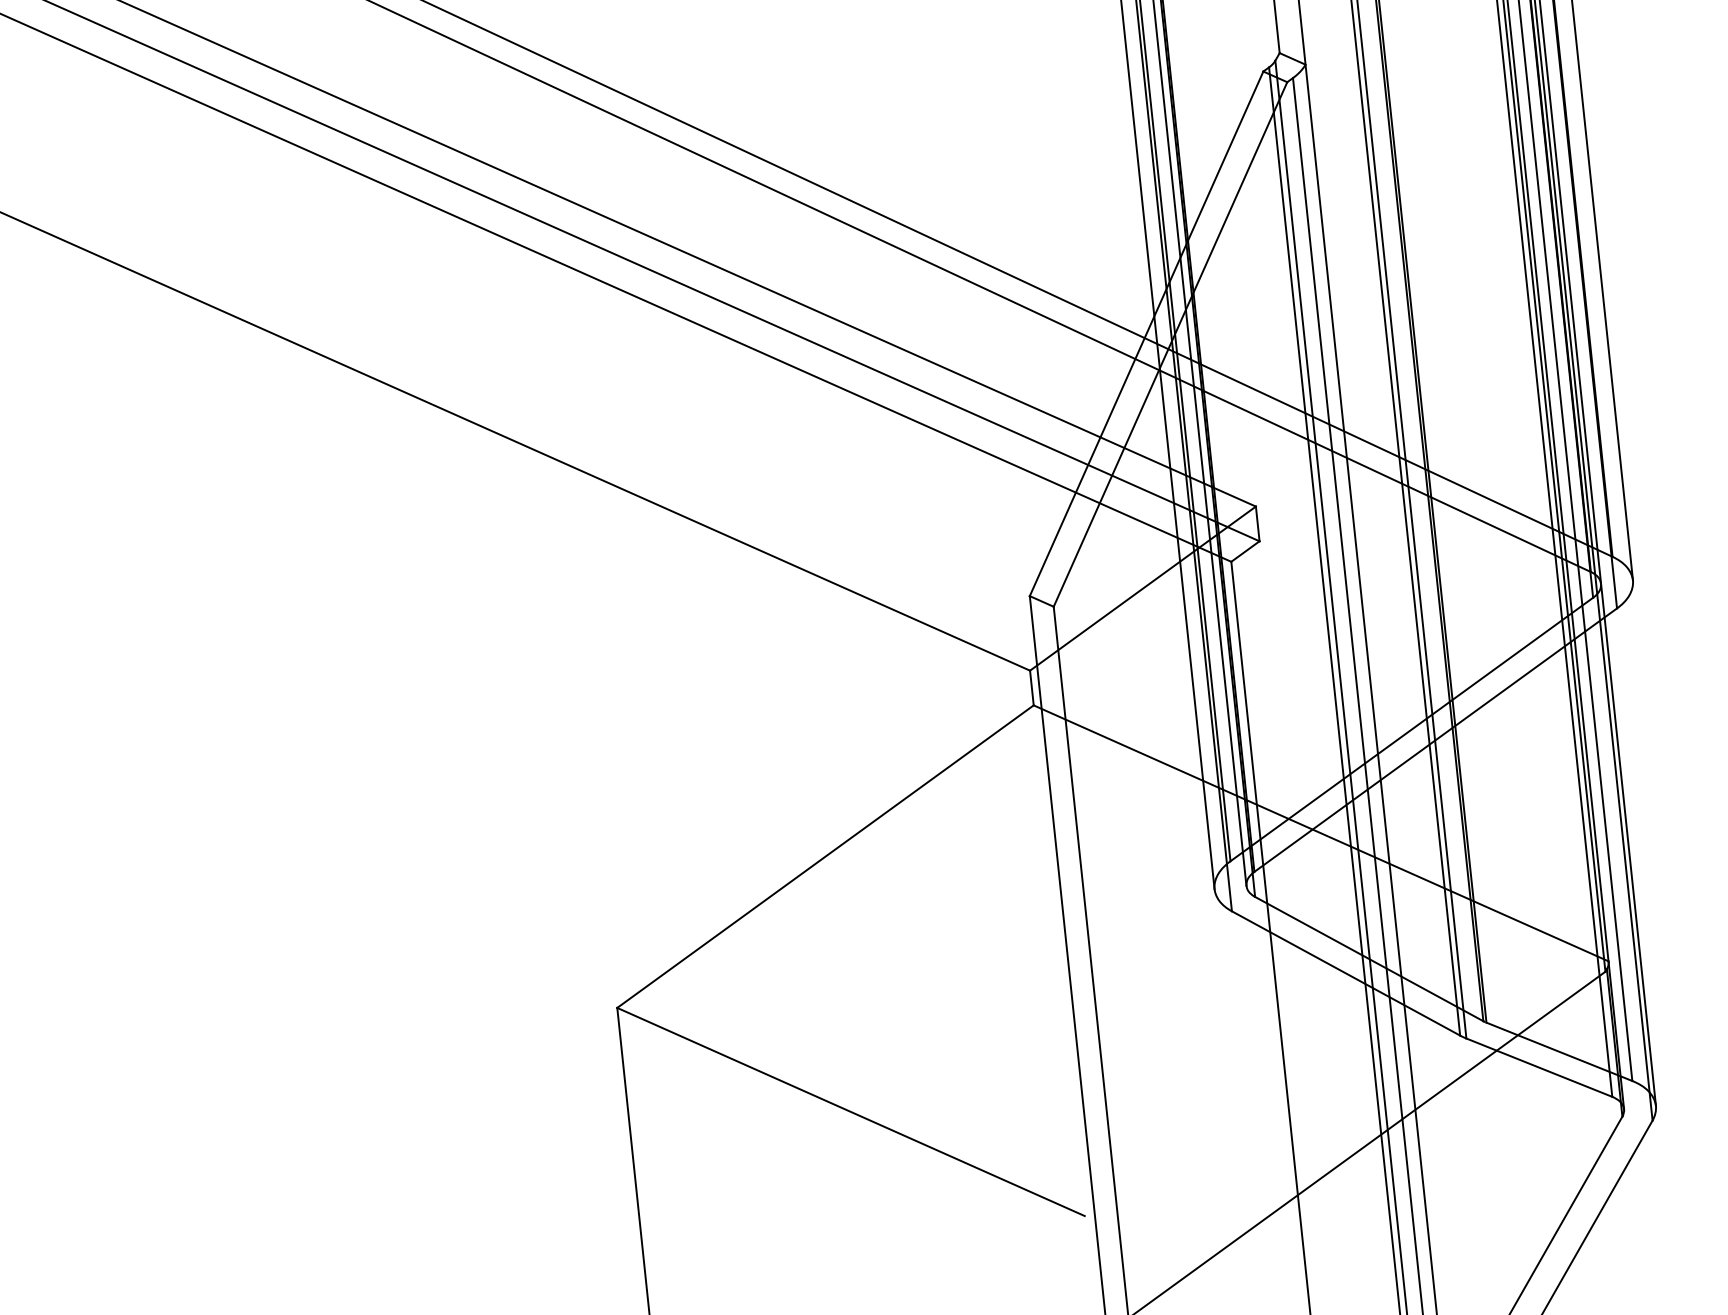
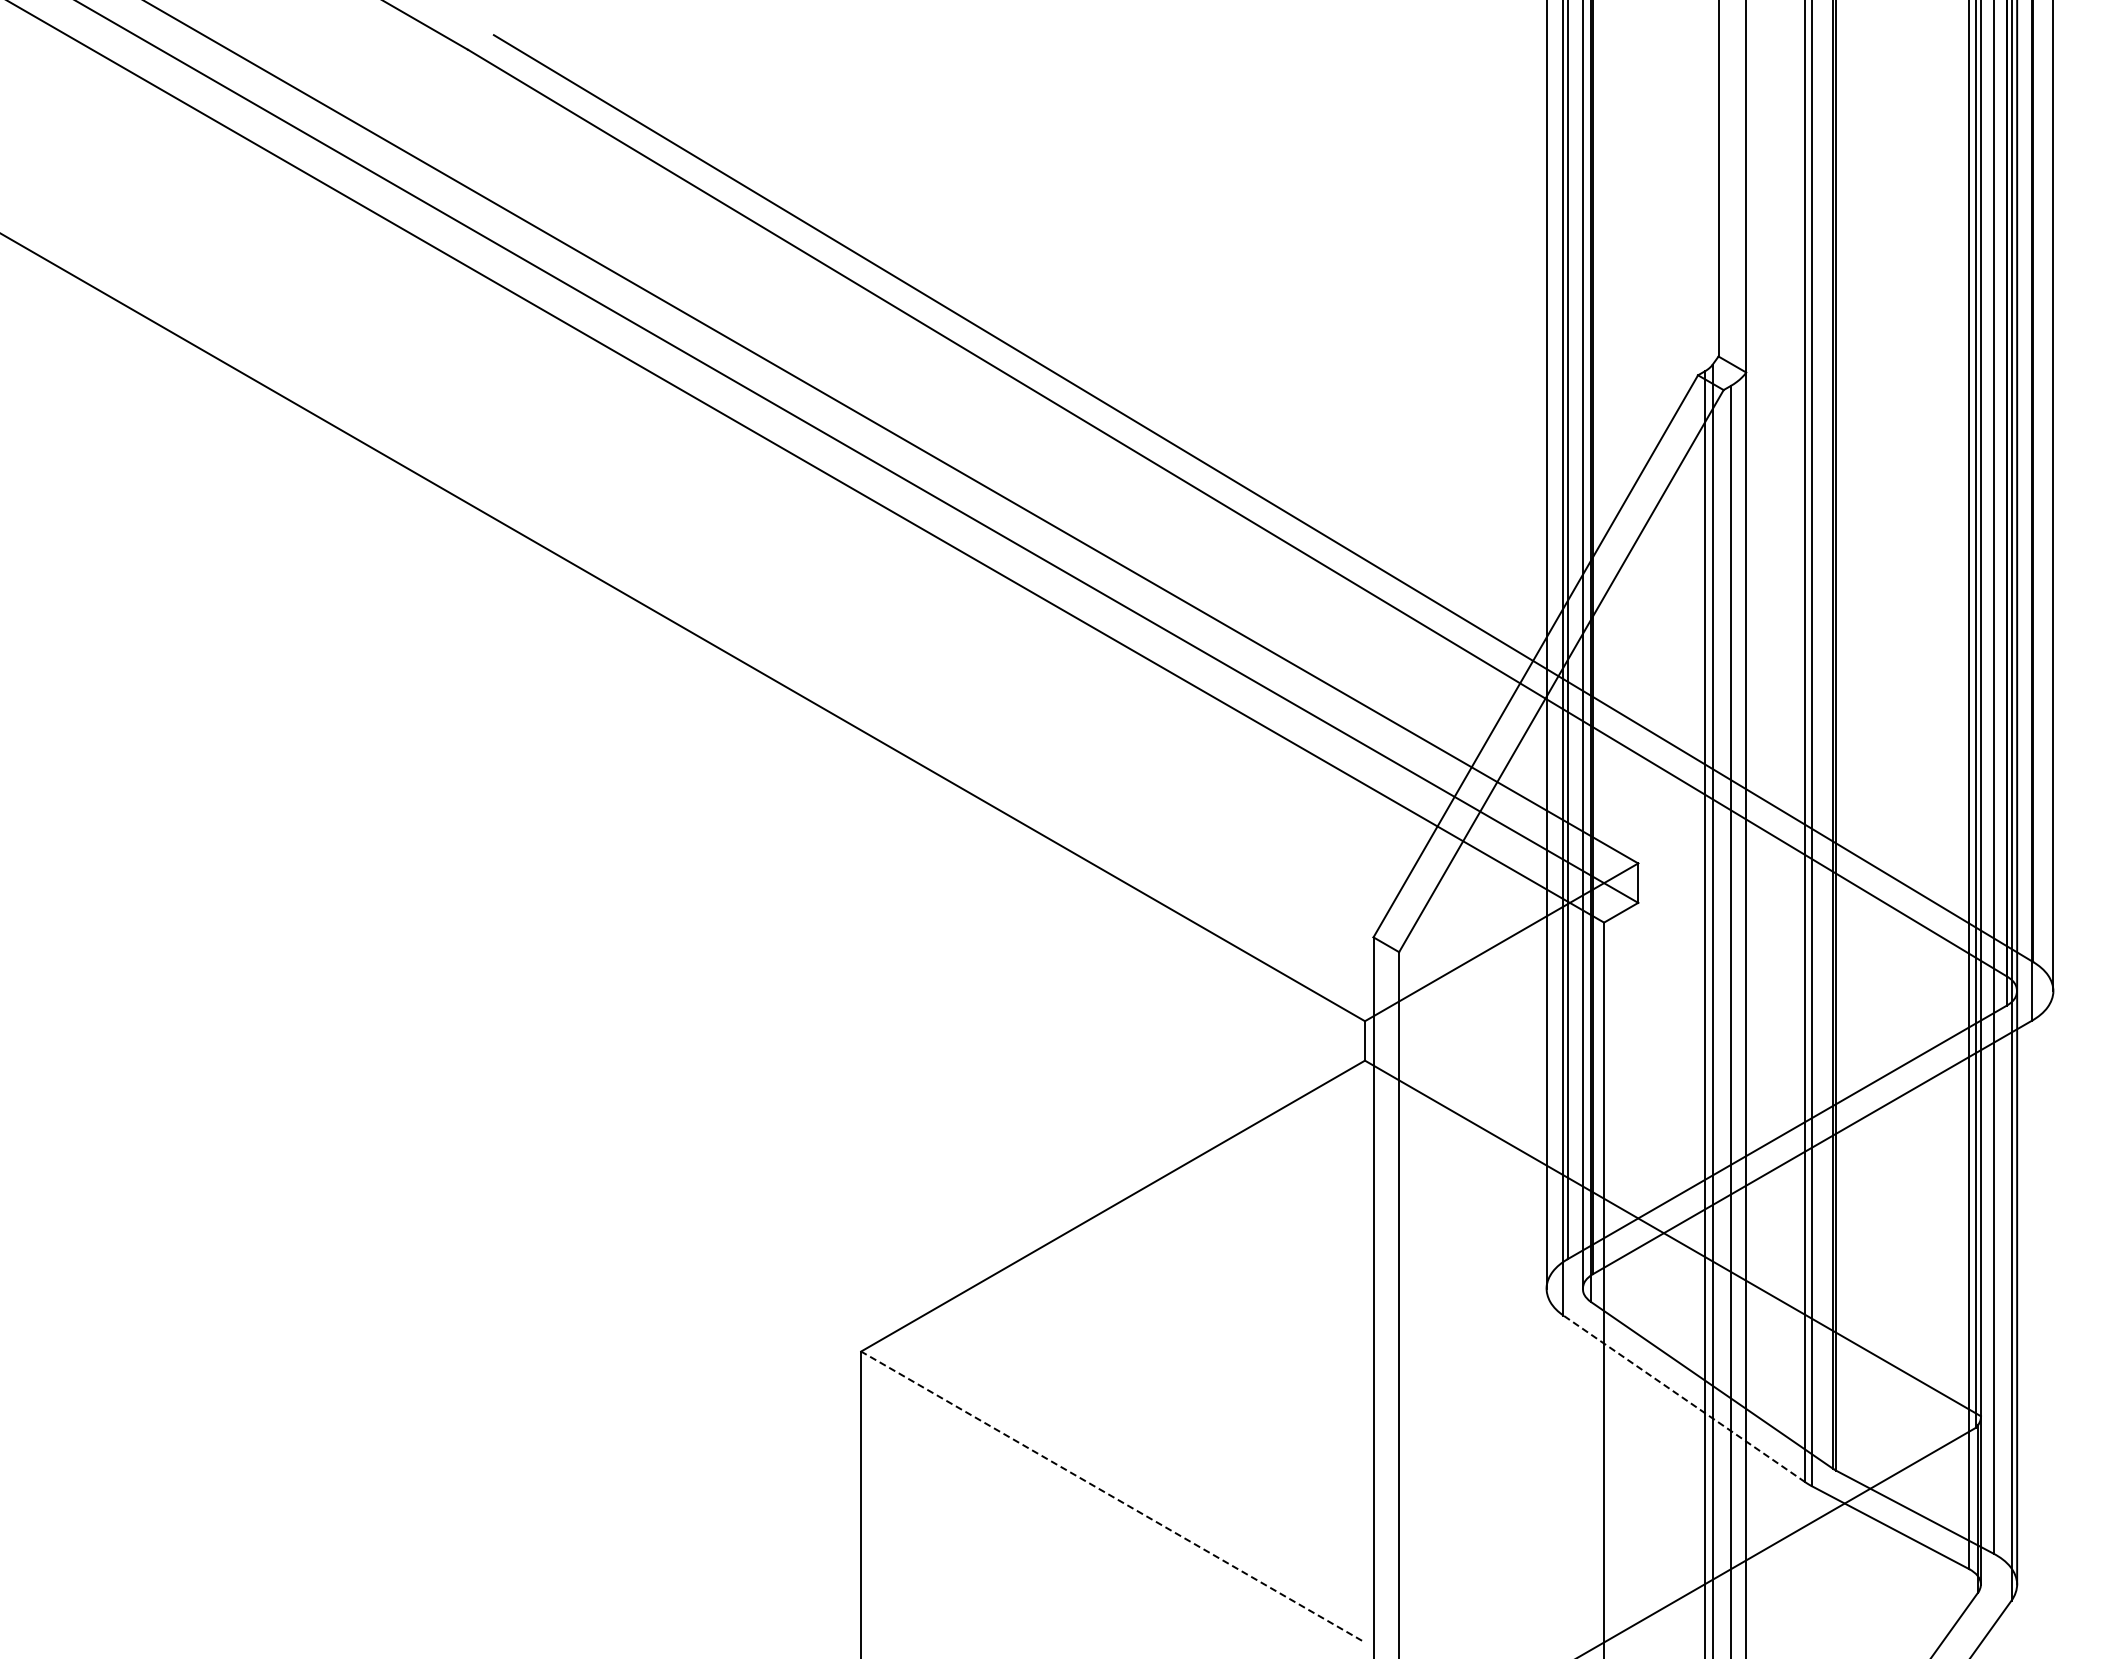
line: (1346, 973) -> (1684, 1398), solid -> dashed
line: (850, 1111) -> (1111, 1495), solid -> dashed

